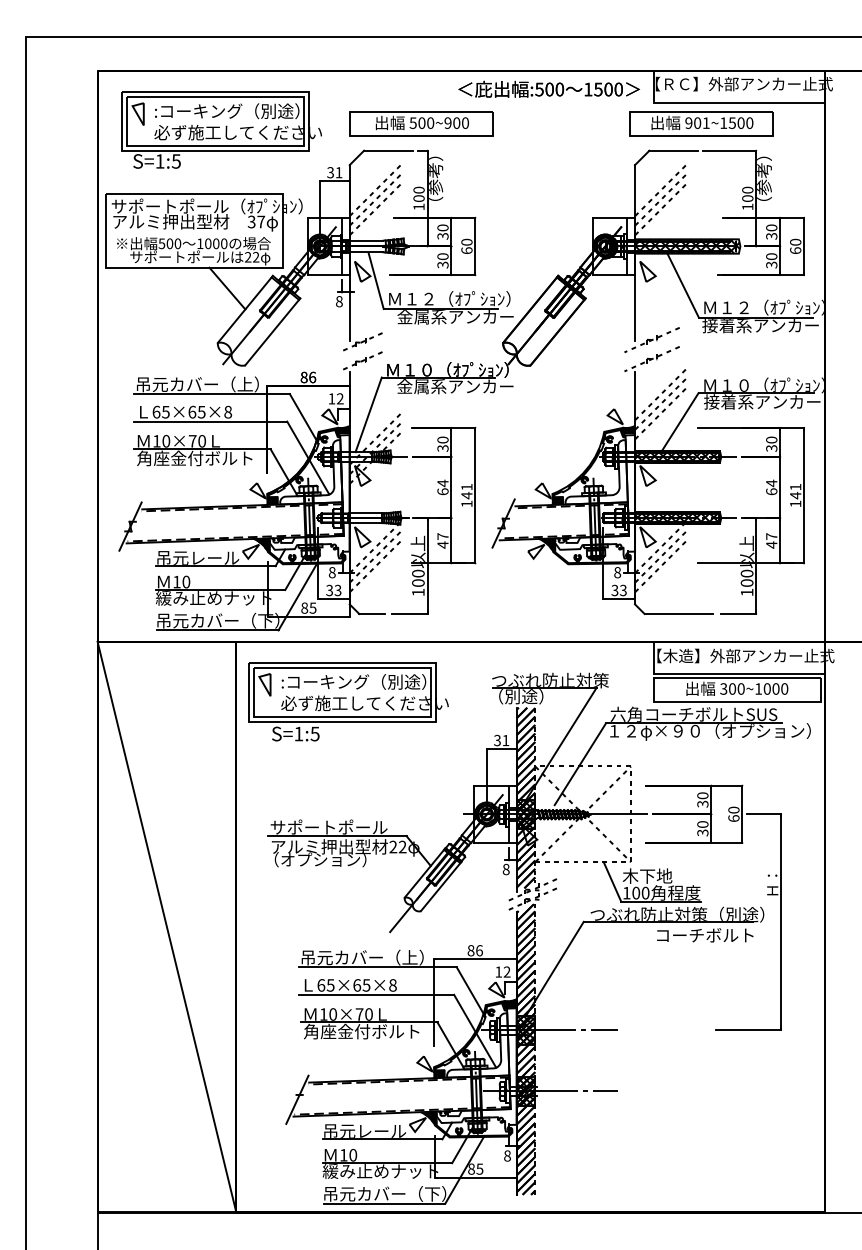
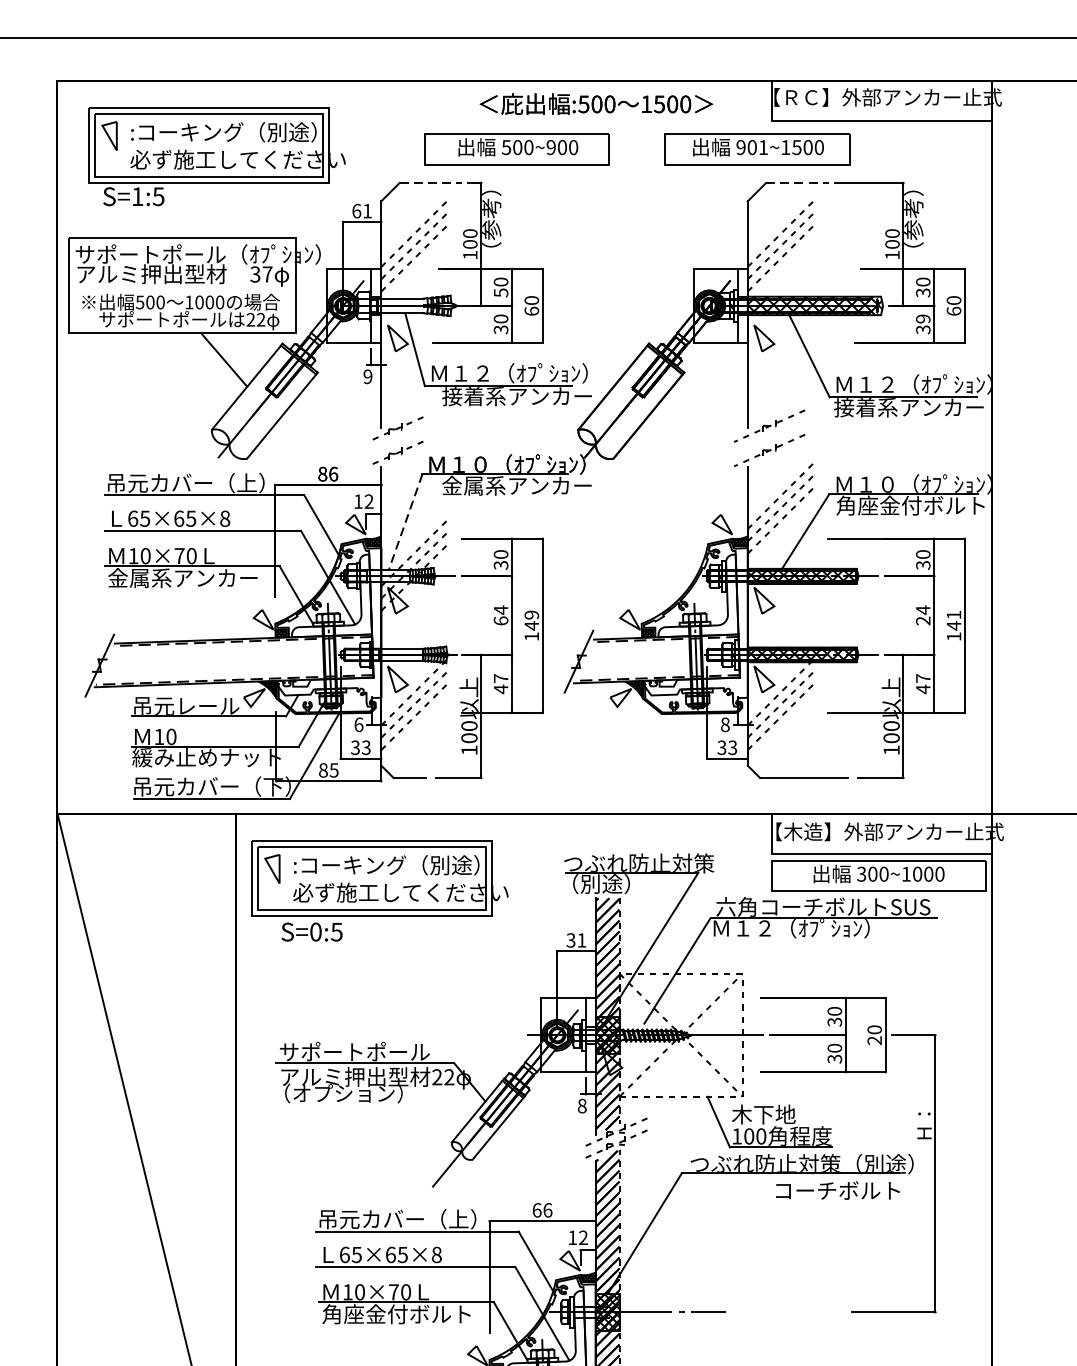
text: (548, 88) -> (595, 103), moved
part: (421, 123) -> (517, 147), moved
part: (701, 123) -> (757, 147), moved
line: (388, 150) -> (431, 182), solid -> dashed
line: (674, 150) -> (798, 182), solid -> dashed
text: (330, 172) -> (356, 210), 31 -> 61
text: (442, 236) -> (500, 293), 30 -> 50
text: (771, 256) -> (922, 318), 30 -> 39
text: (339, 301) -> (368, 376), 8 -> 9
text: (413, 317) -> (463, 397), 金属系アンカー -> 接着系アンカー
text: (762, 401) -> (911, 505), 接着系アンカー -> 角座金付ボルト
line: (368, 414) -> (405, 521), solid -> dashed
text: (195, 458) -> (183, 578), 角座金付ボルト -> 金属系アンカー
text: (466, 486) -> (531, 614), 141 -> 149
text: (771, 491) -> (922, 620), 64 -> 24
text: (331, 572) -> (357, 724), 8 -> 6
text: (709, 731) -> (843, 928), １２φ×９０（オプション） -> Ｍ１２（ｵﾌﾟｼｮﾝ）
text: (298, 733) -> (315, 931), S=1:5 -> S=0:5
text: (733, 818) -> (874, 1040), 60 -> 20
text: (470, 950) -> (536, 1210), 86 -> 66

